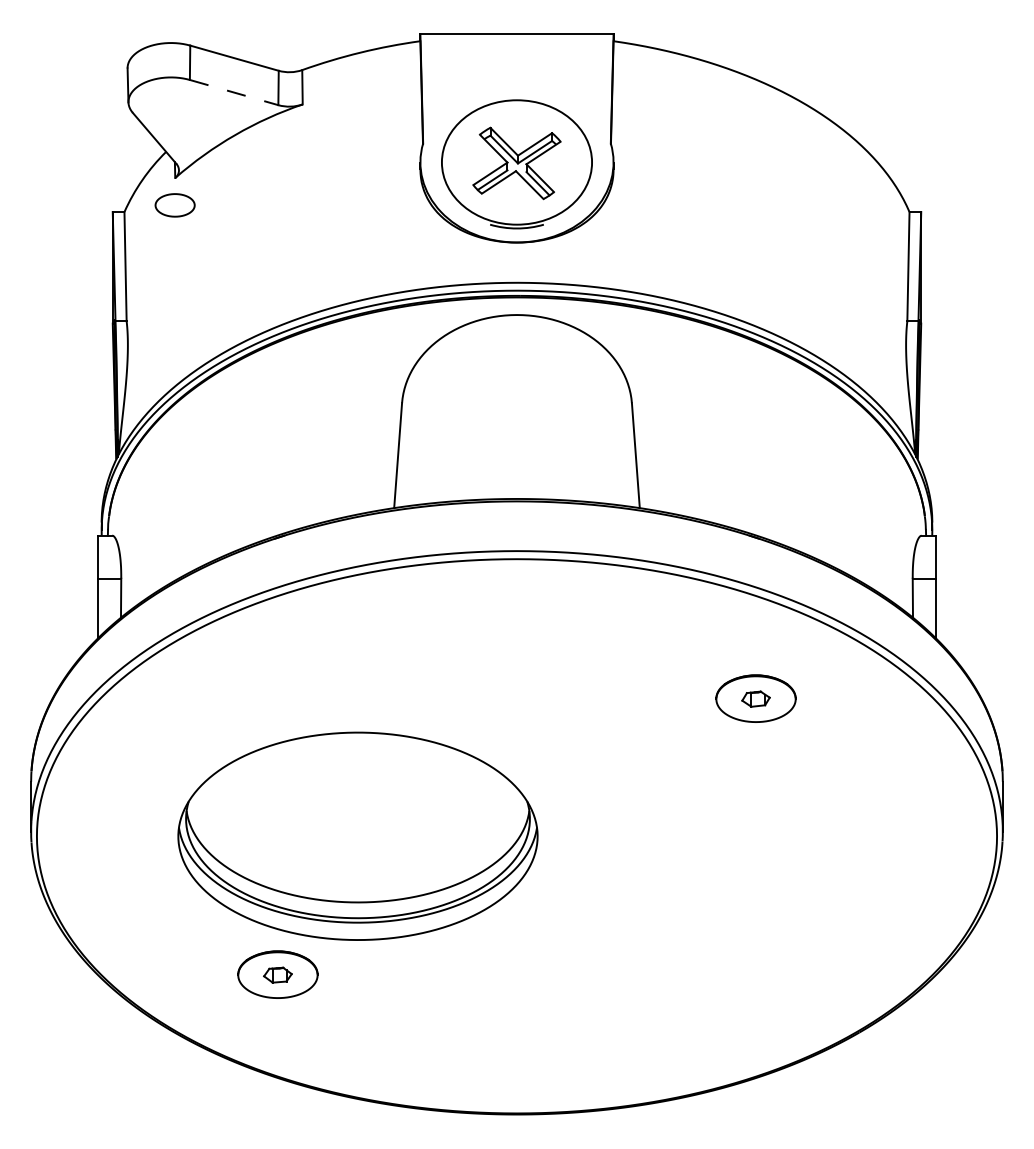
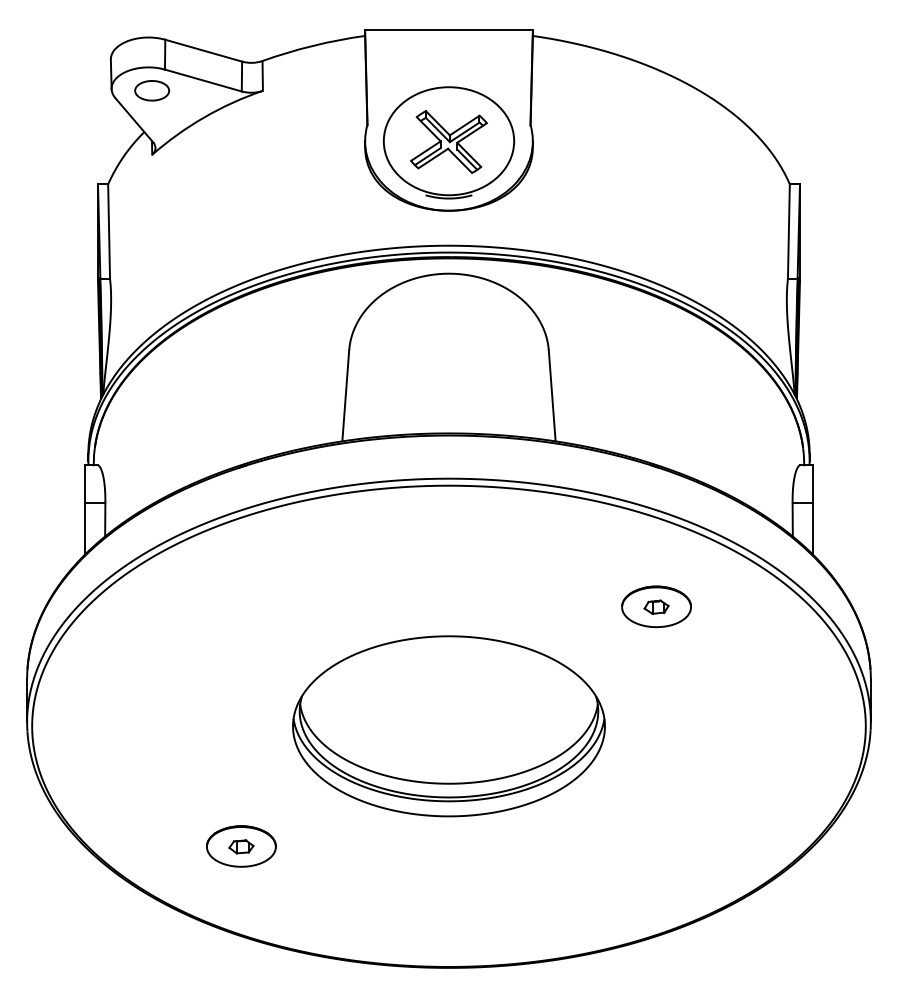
line: (234, 92) -> (203, 80), dashed -> solid
part: (174, 205) -> (151, 90), moved
part: (357, 835) -> (448, 725), moved

